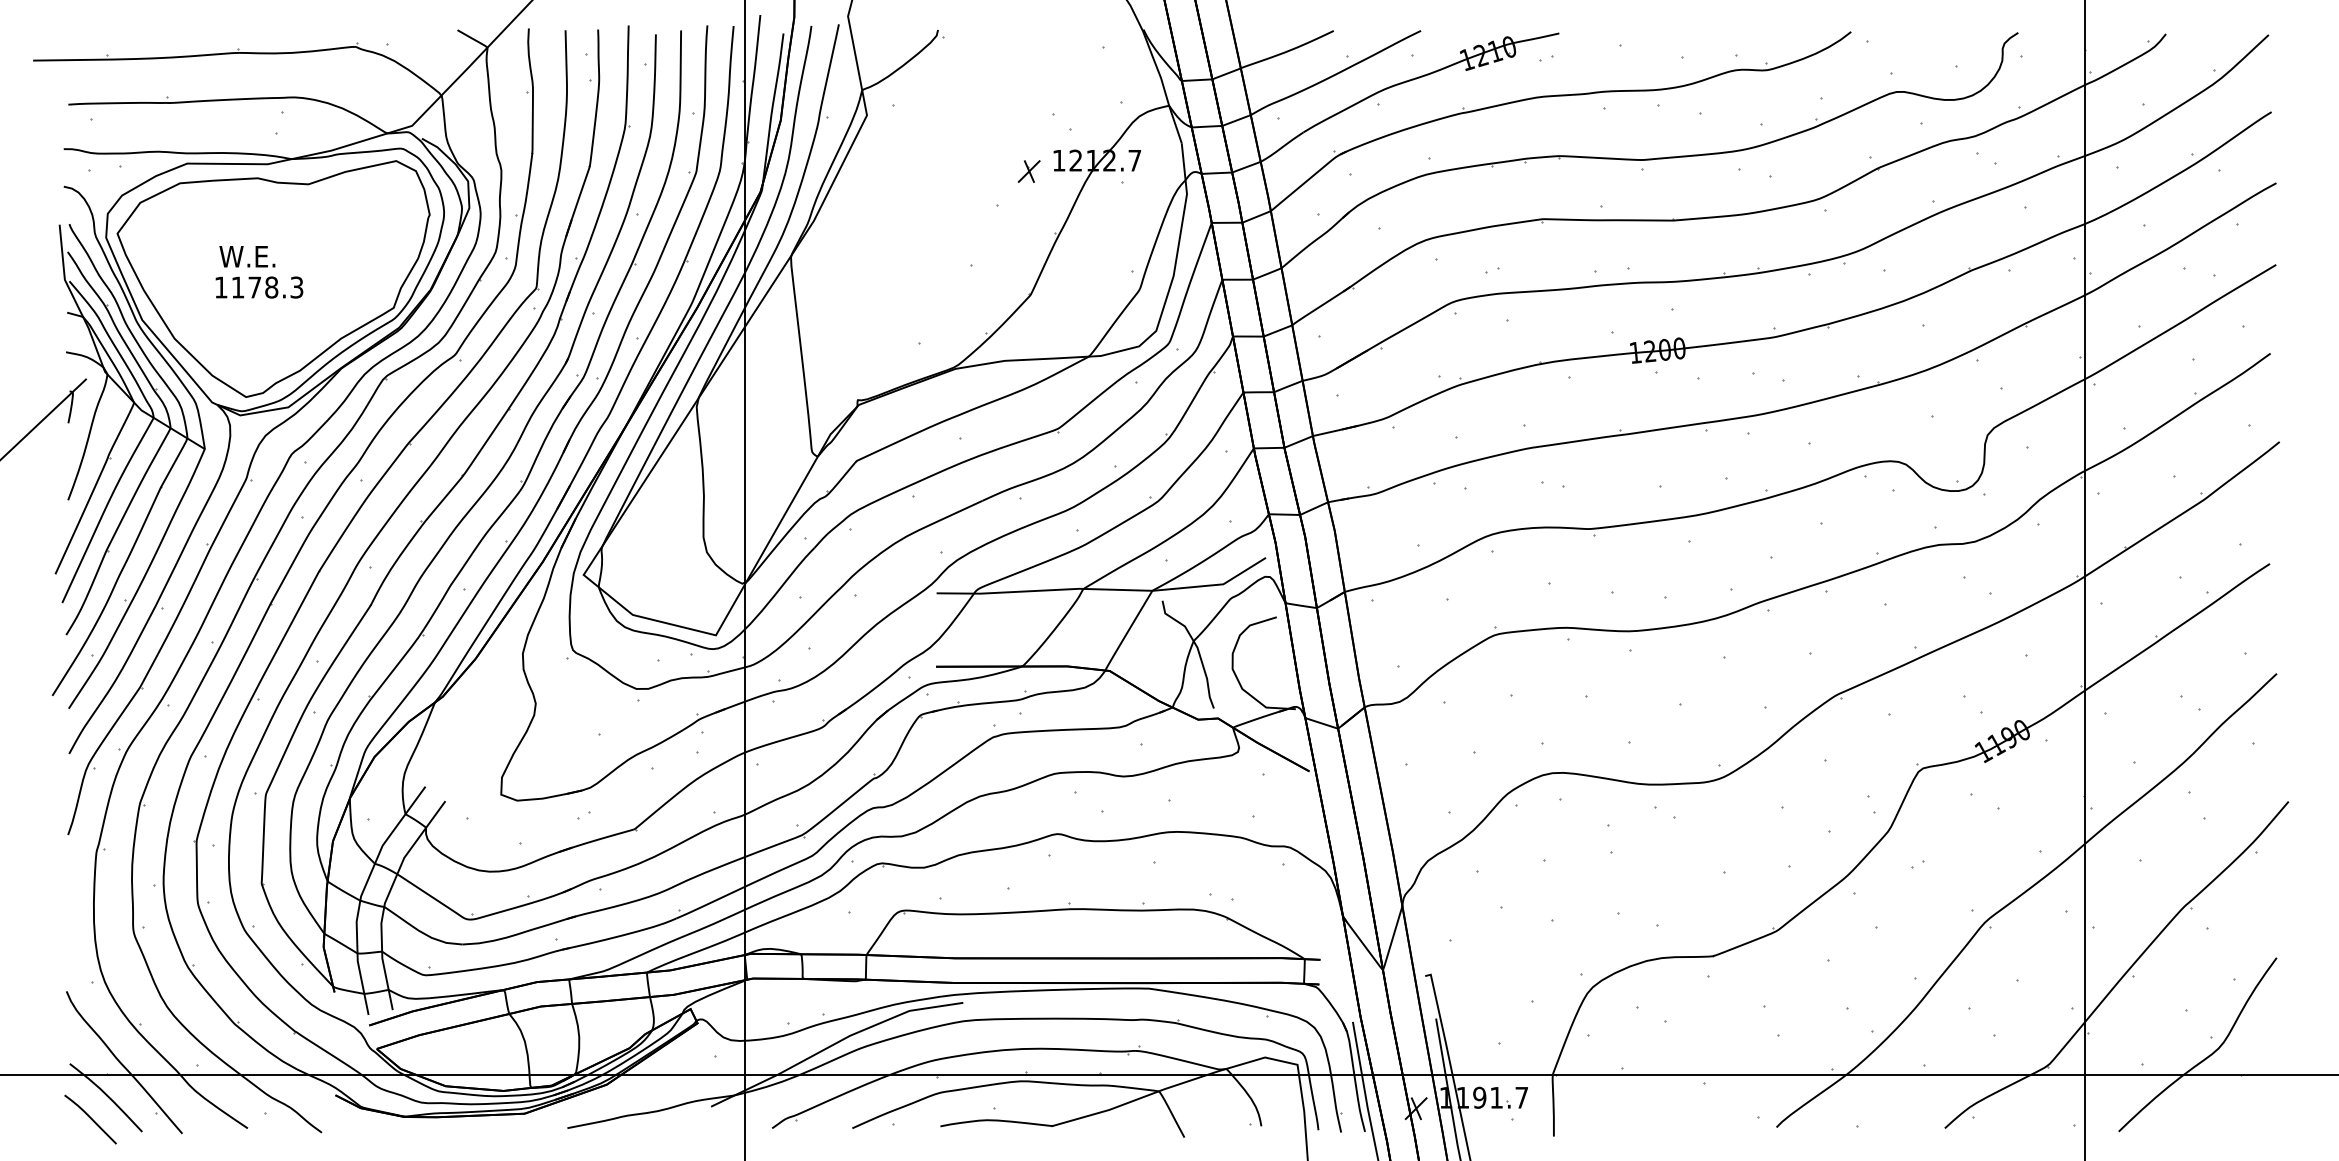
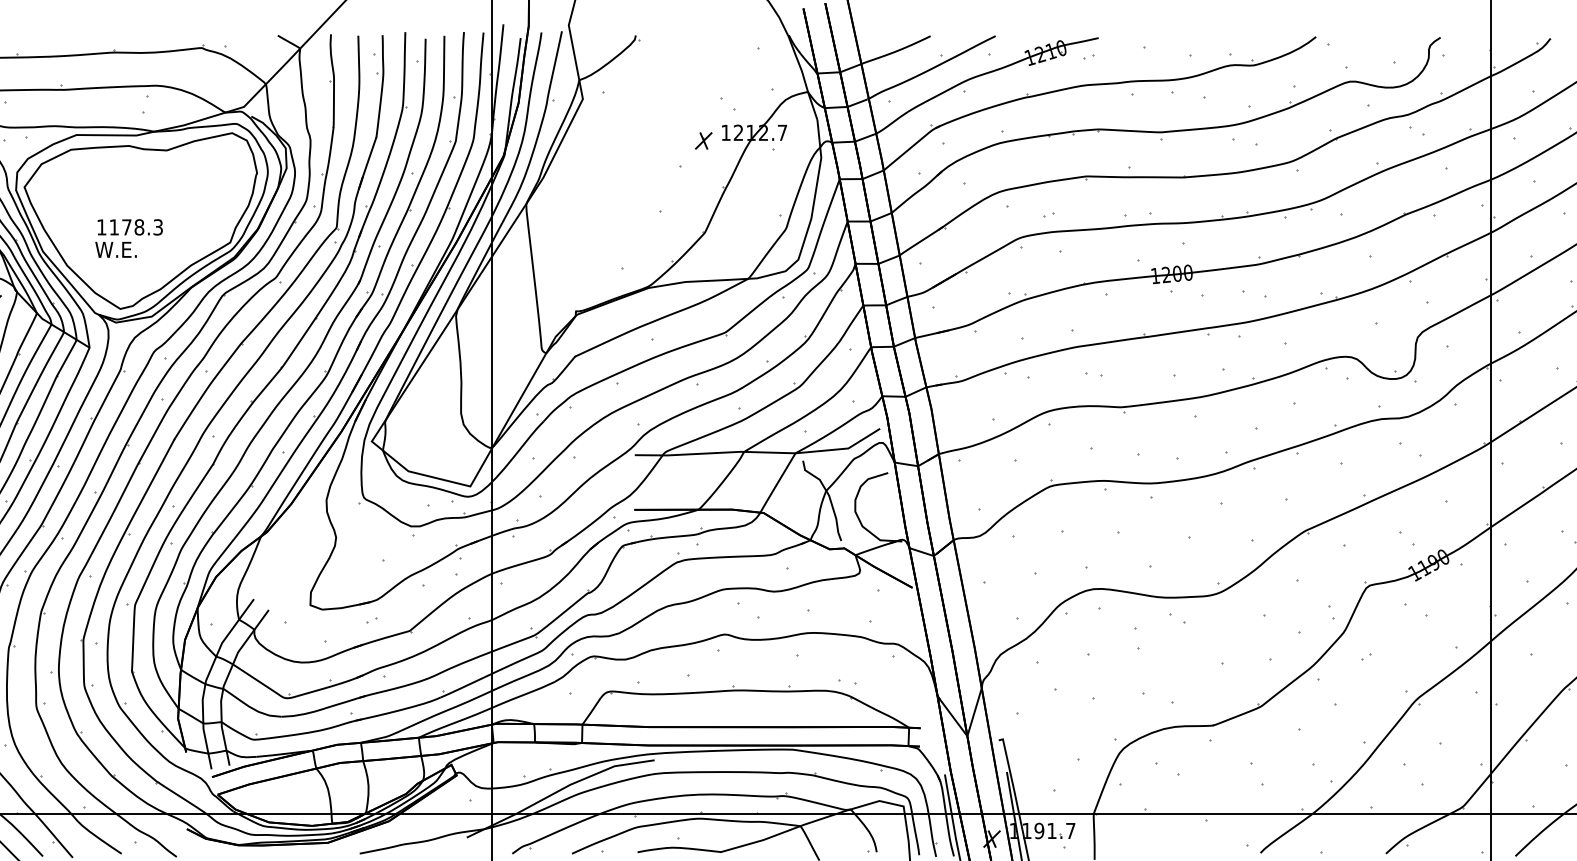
text: (247, 256) -> (116, 249), moved

